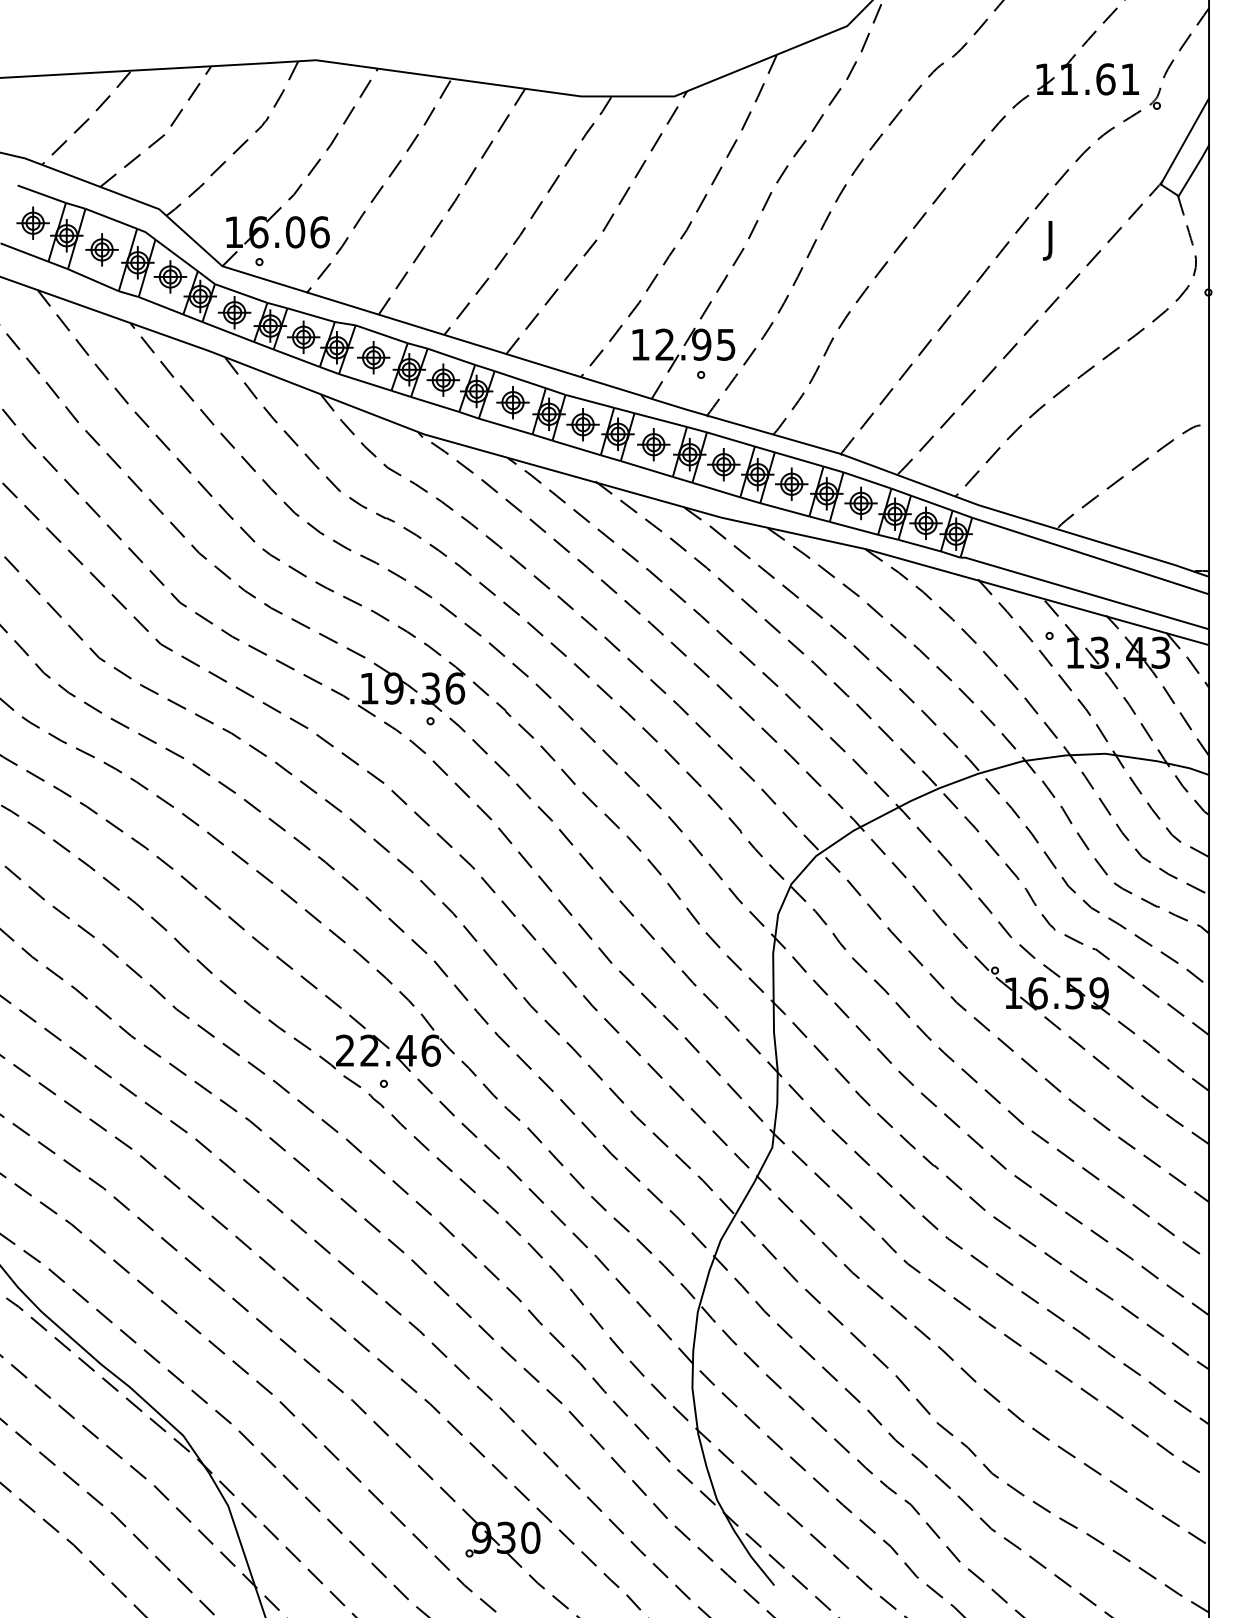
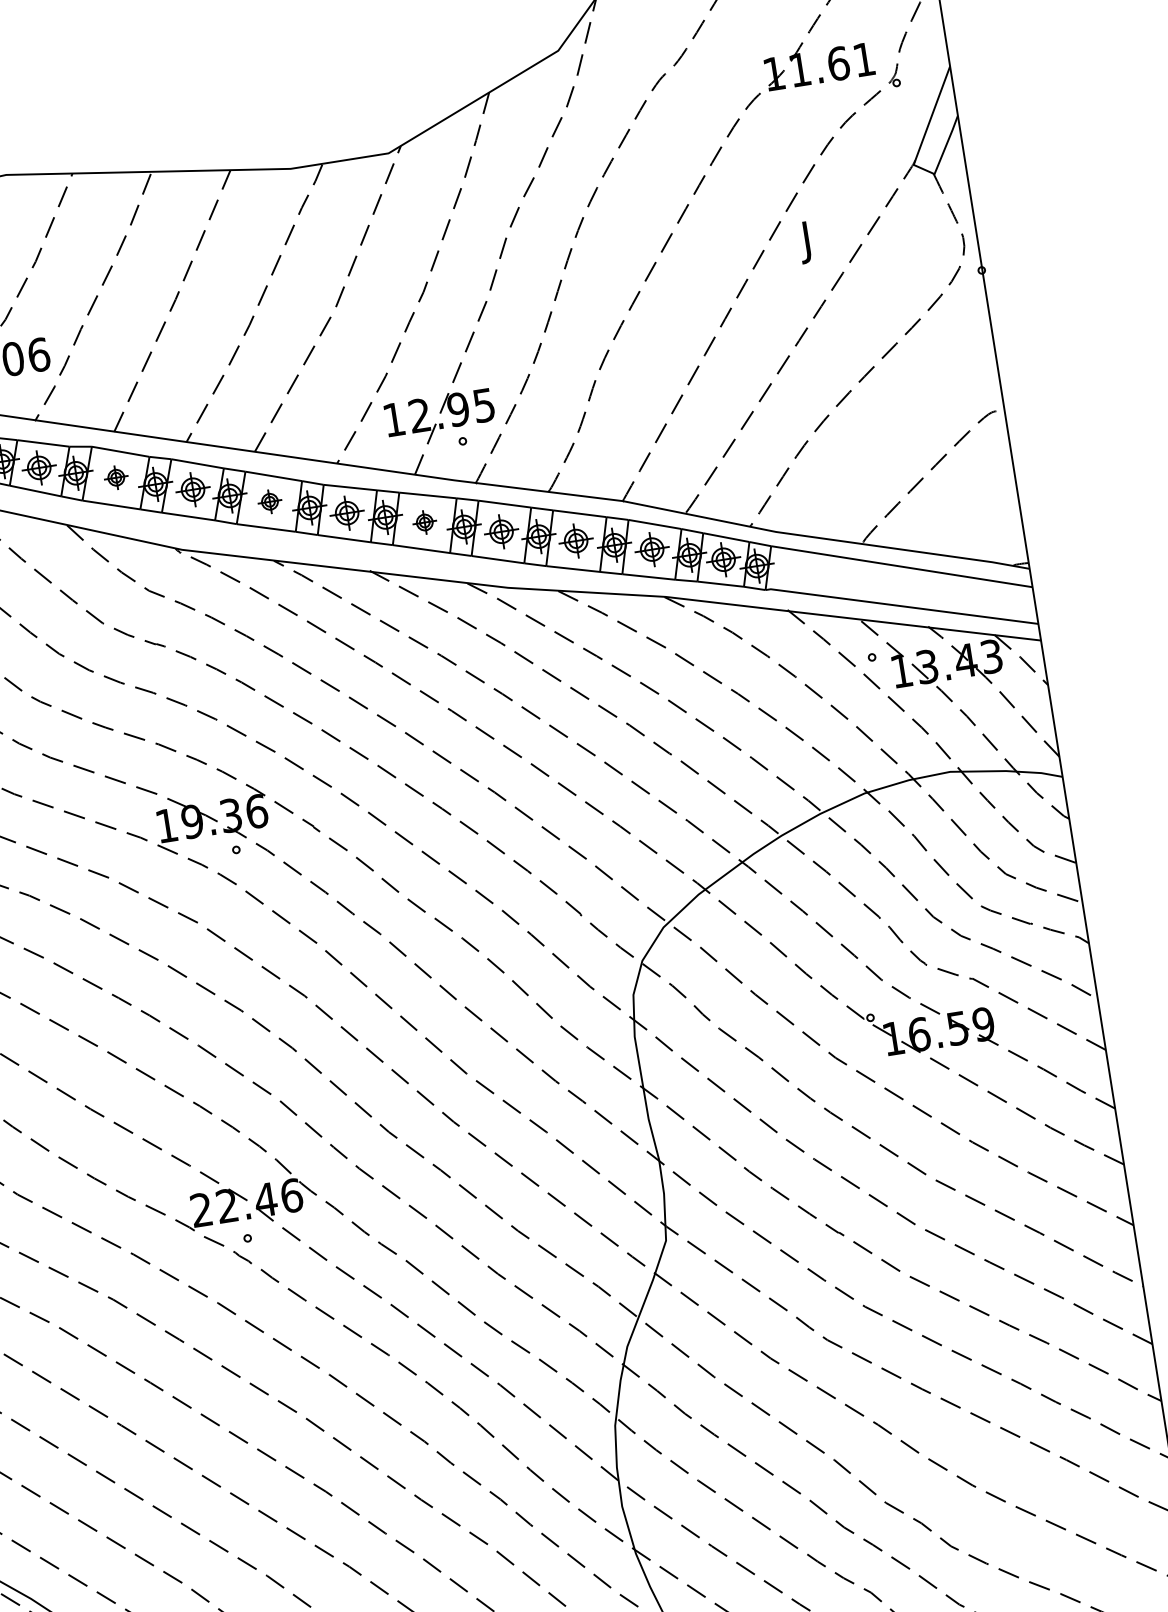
part: (373, 357) -> (115, 477), size x0.7
part: (512, 402) -> (269, 501), size x0.7
part: (653, 444) -> (424, 522), size x0.7

